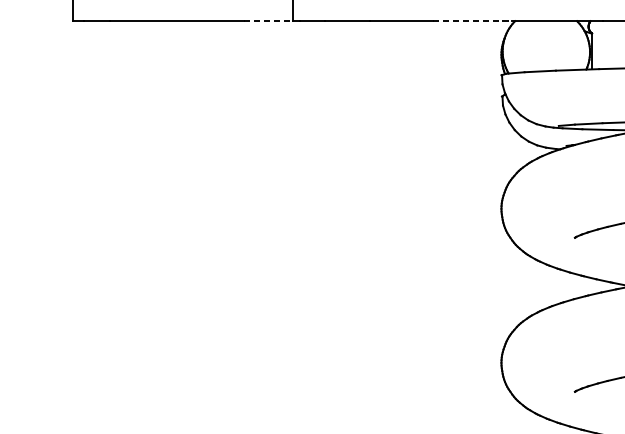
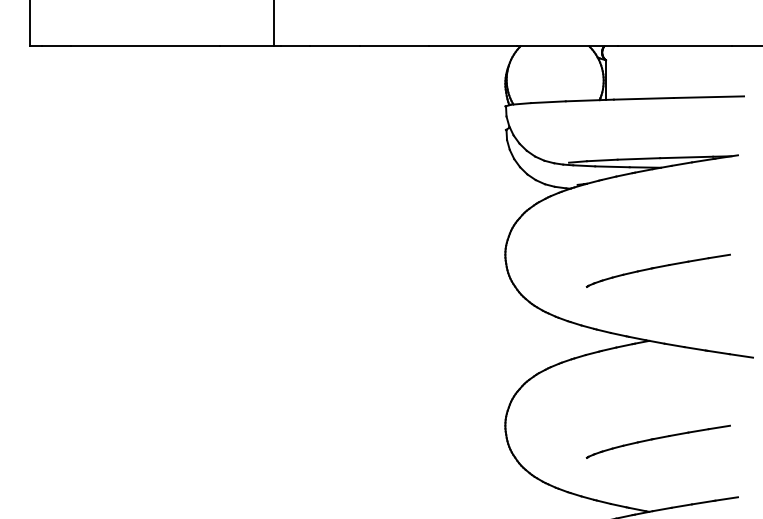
line: (269, 21) -> (247, 46), dashed -> solid
line: (471, 21) -> (472, 46), dashed -> solid

